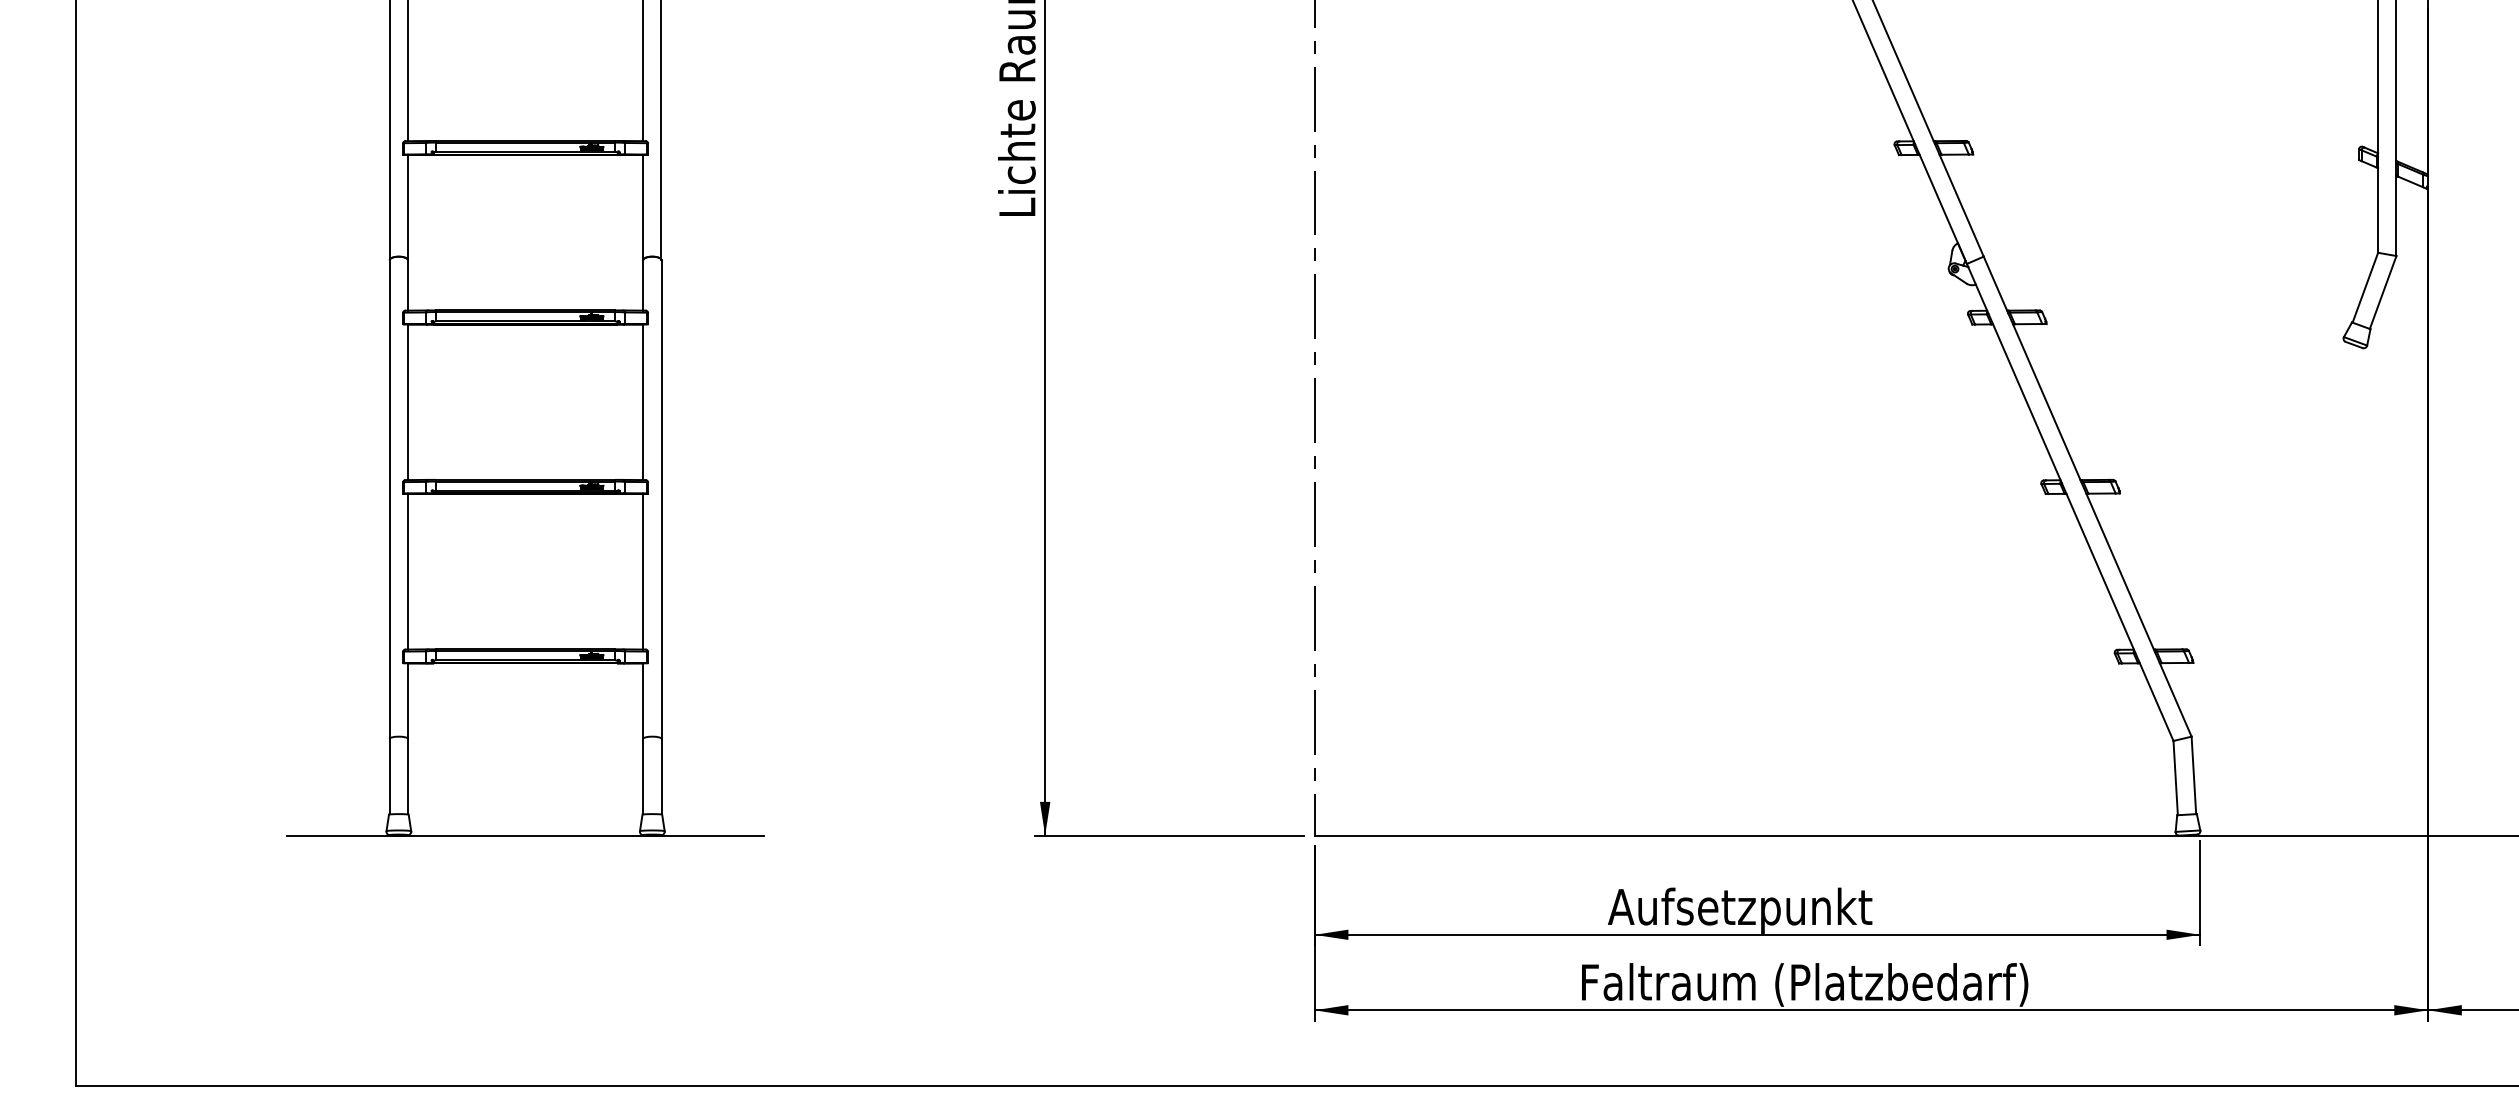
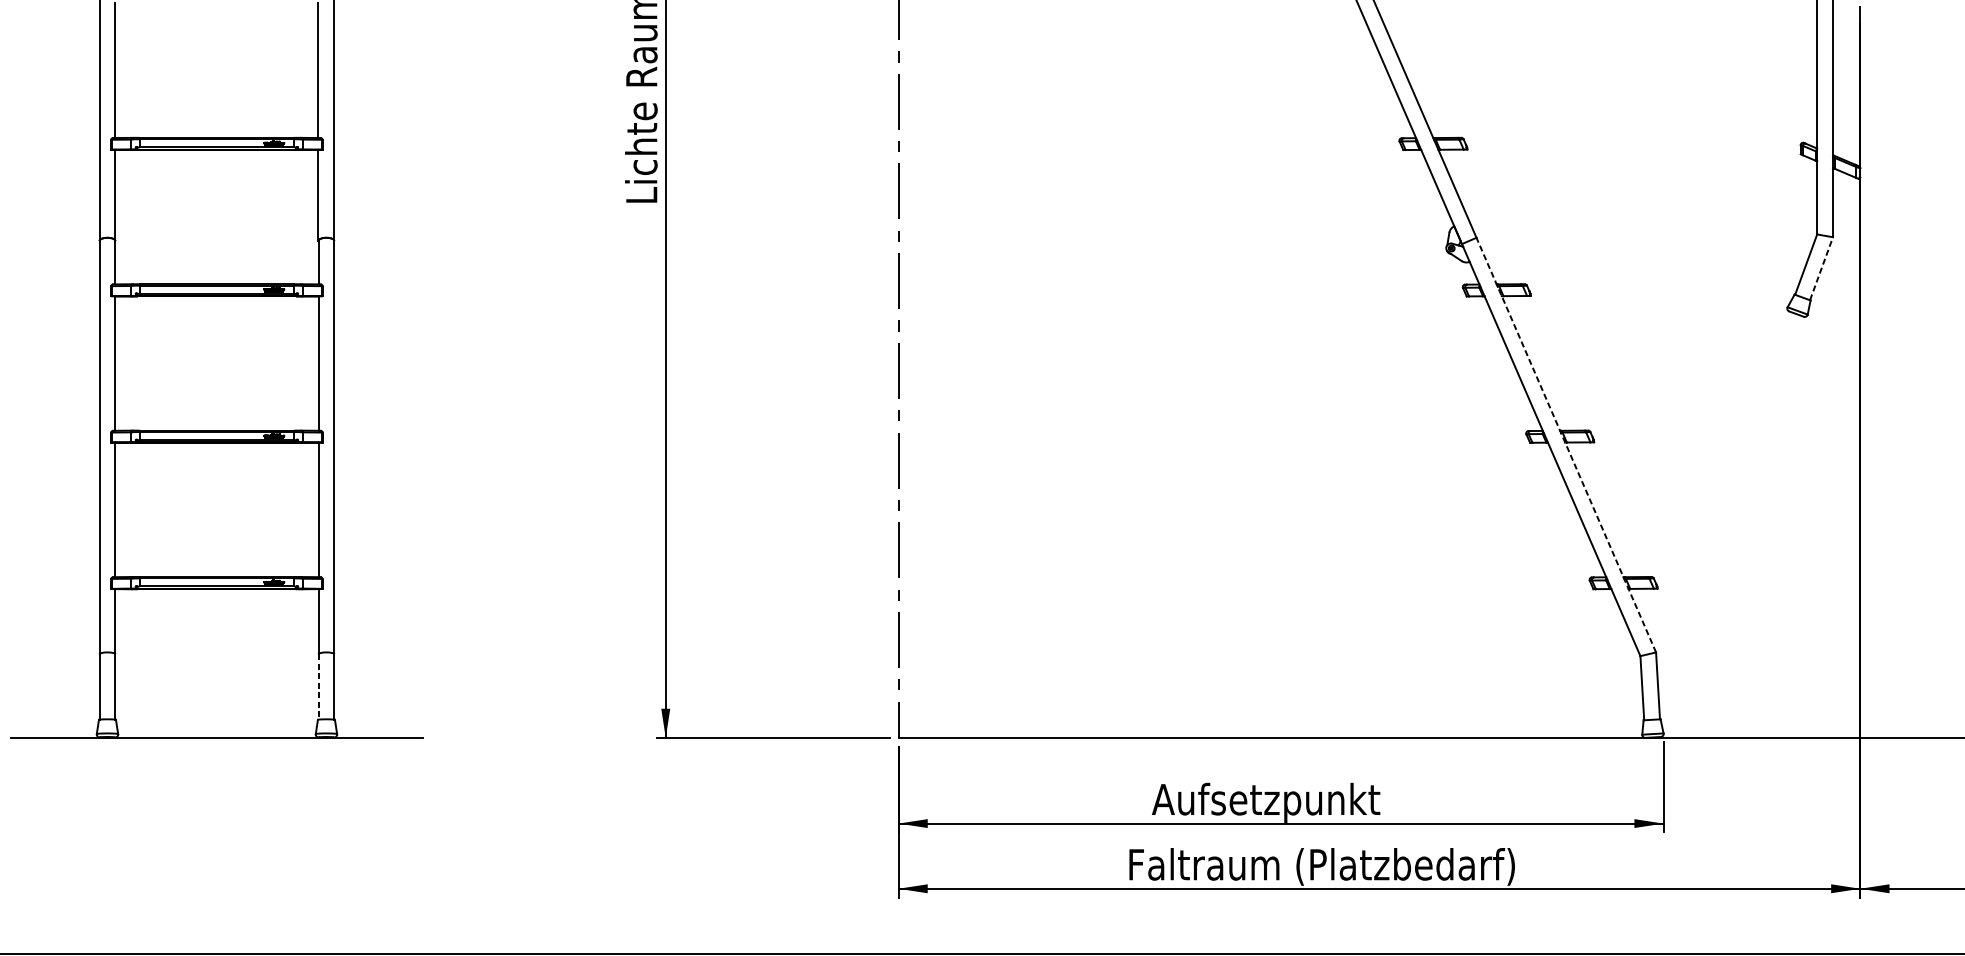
line: (2383, 292) -> (1821, 268), solid -> dashed
line: (2087, 496) -> (1566, 444), solid -> dashed
line: (643, 776) -> (318, 686), solid -> dashed

